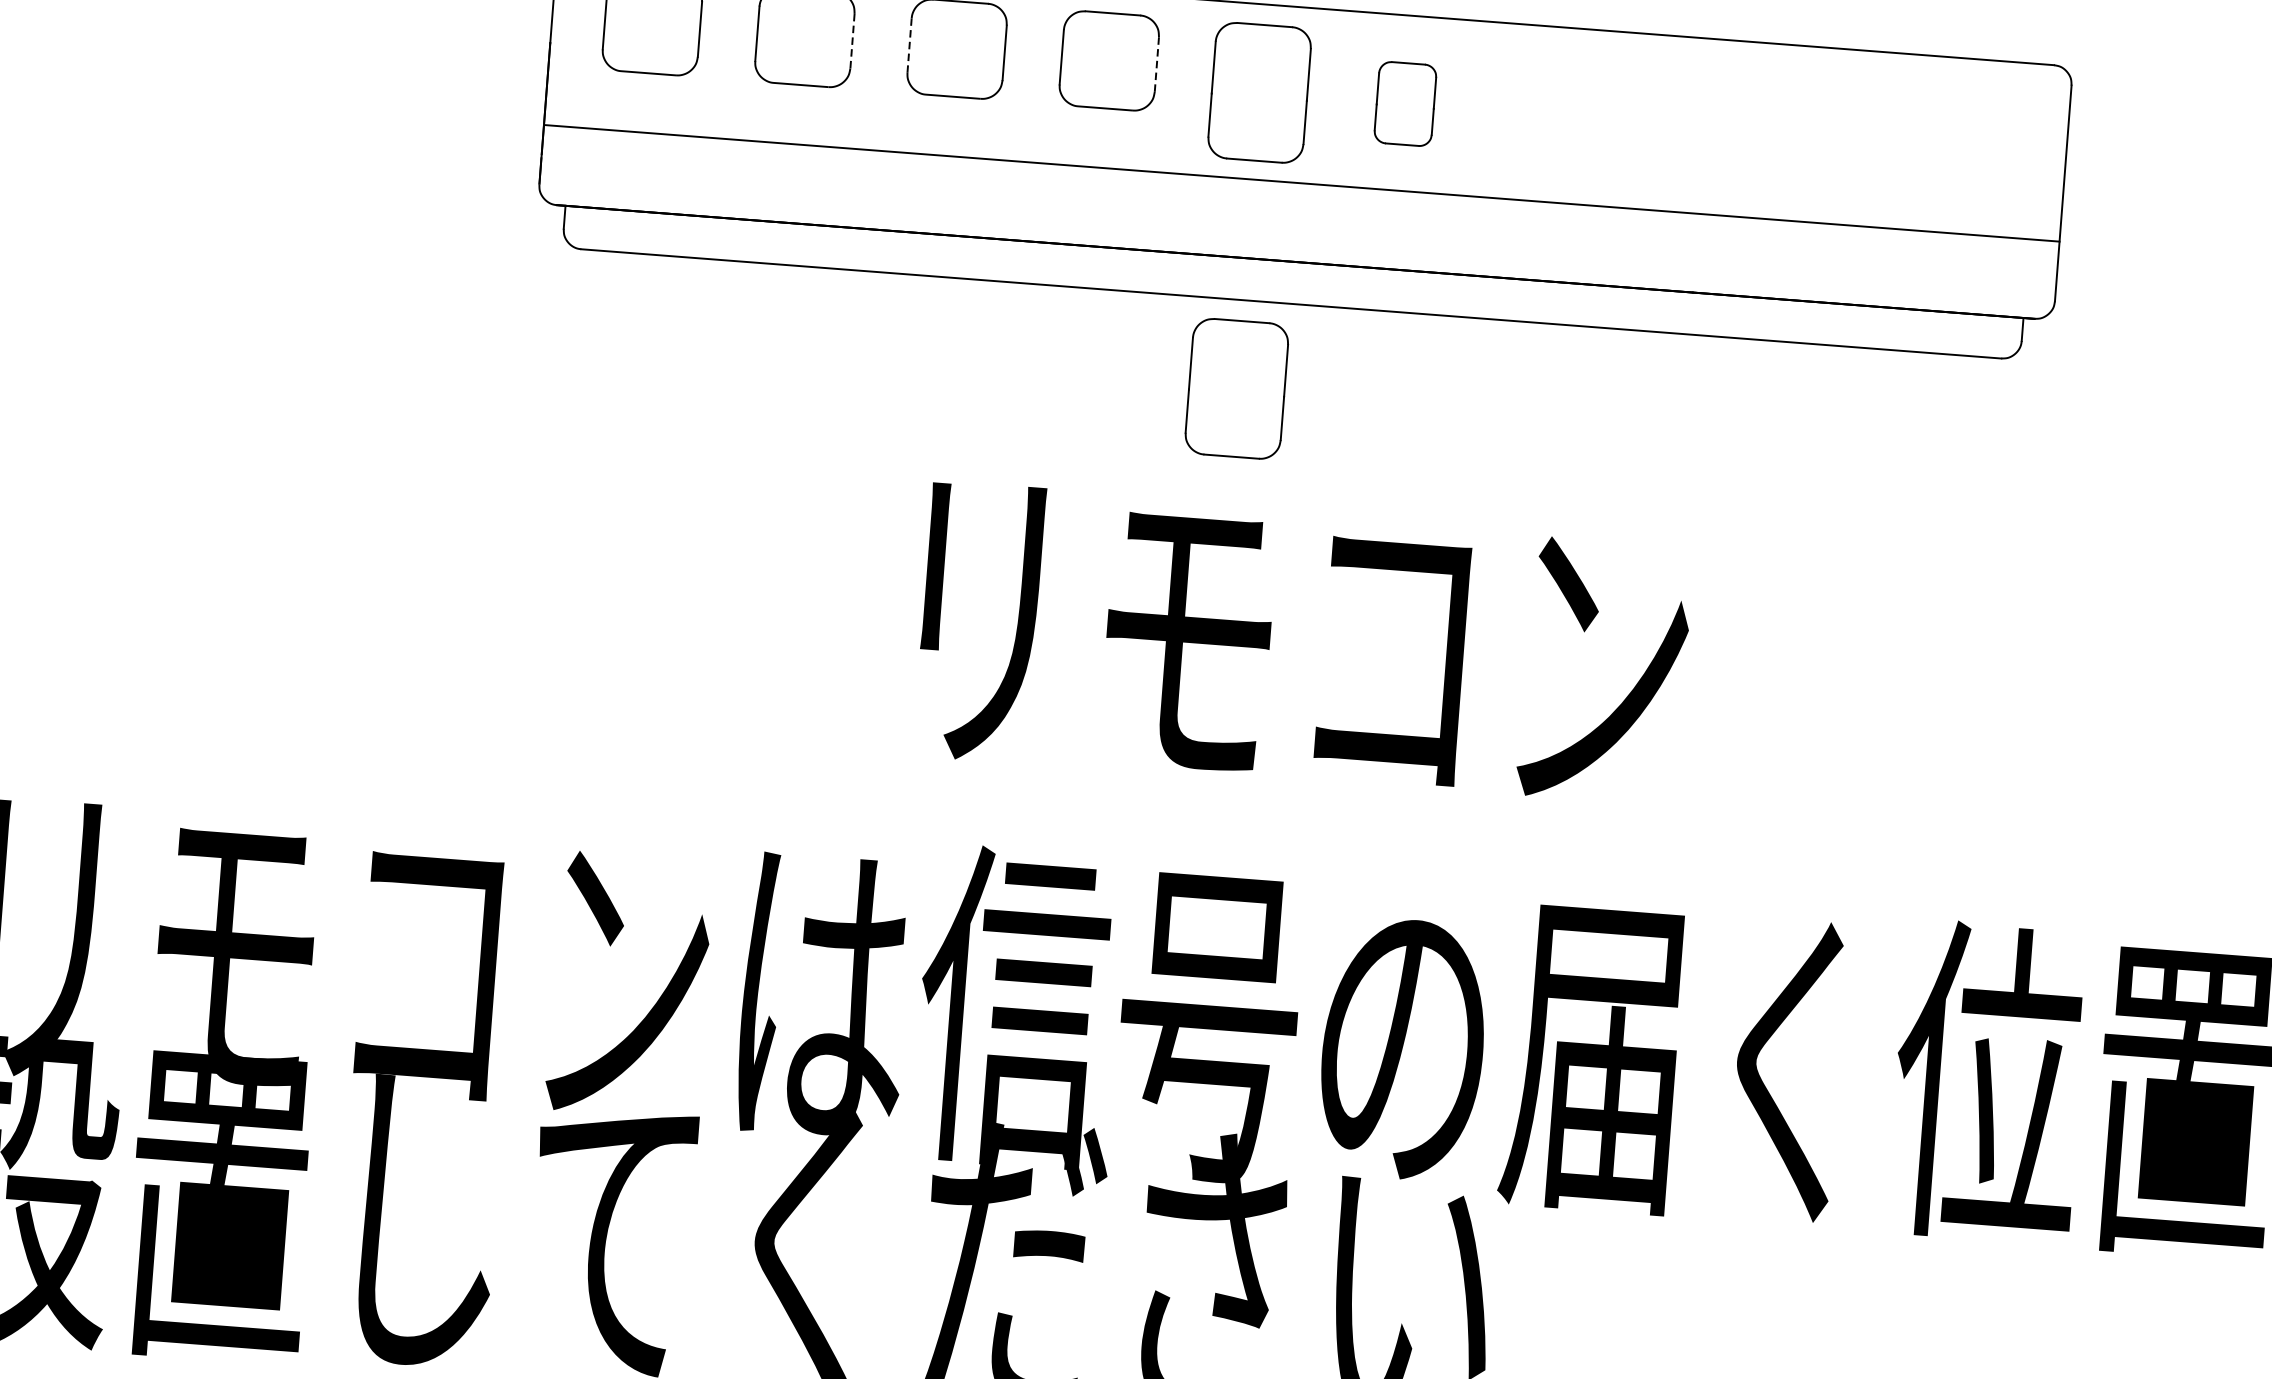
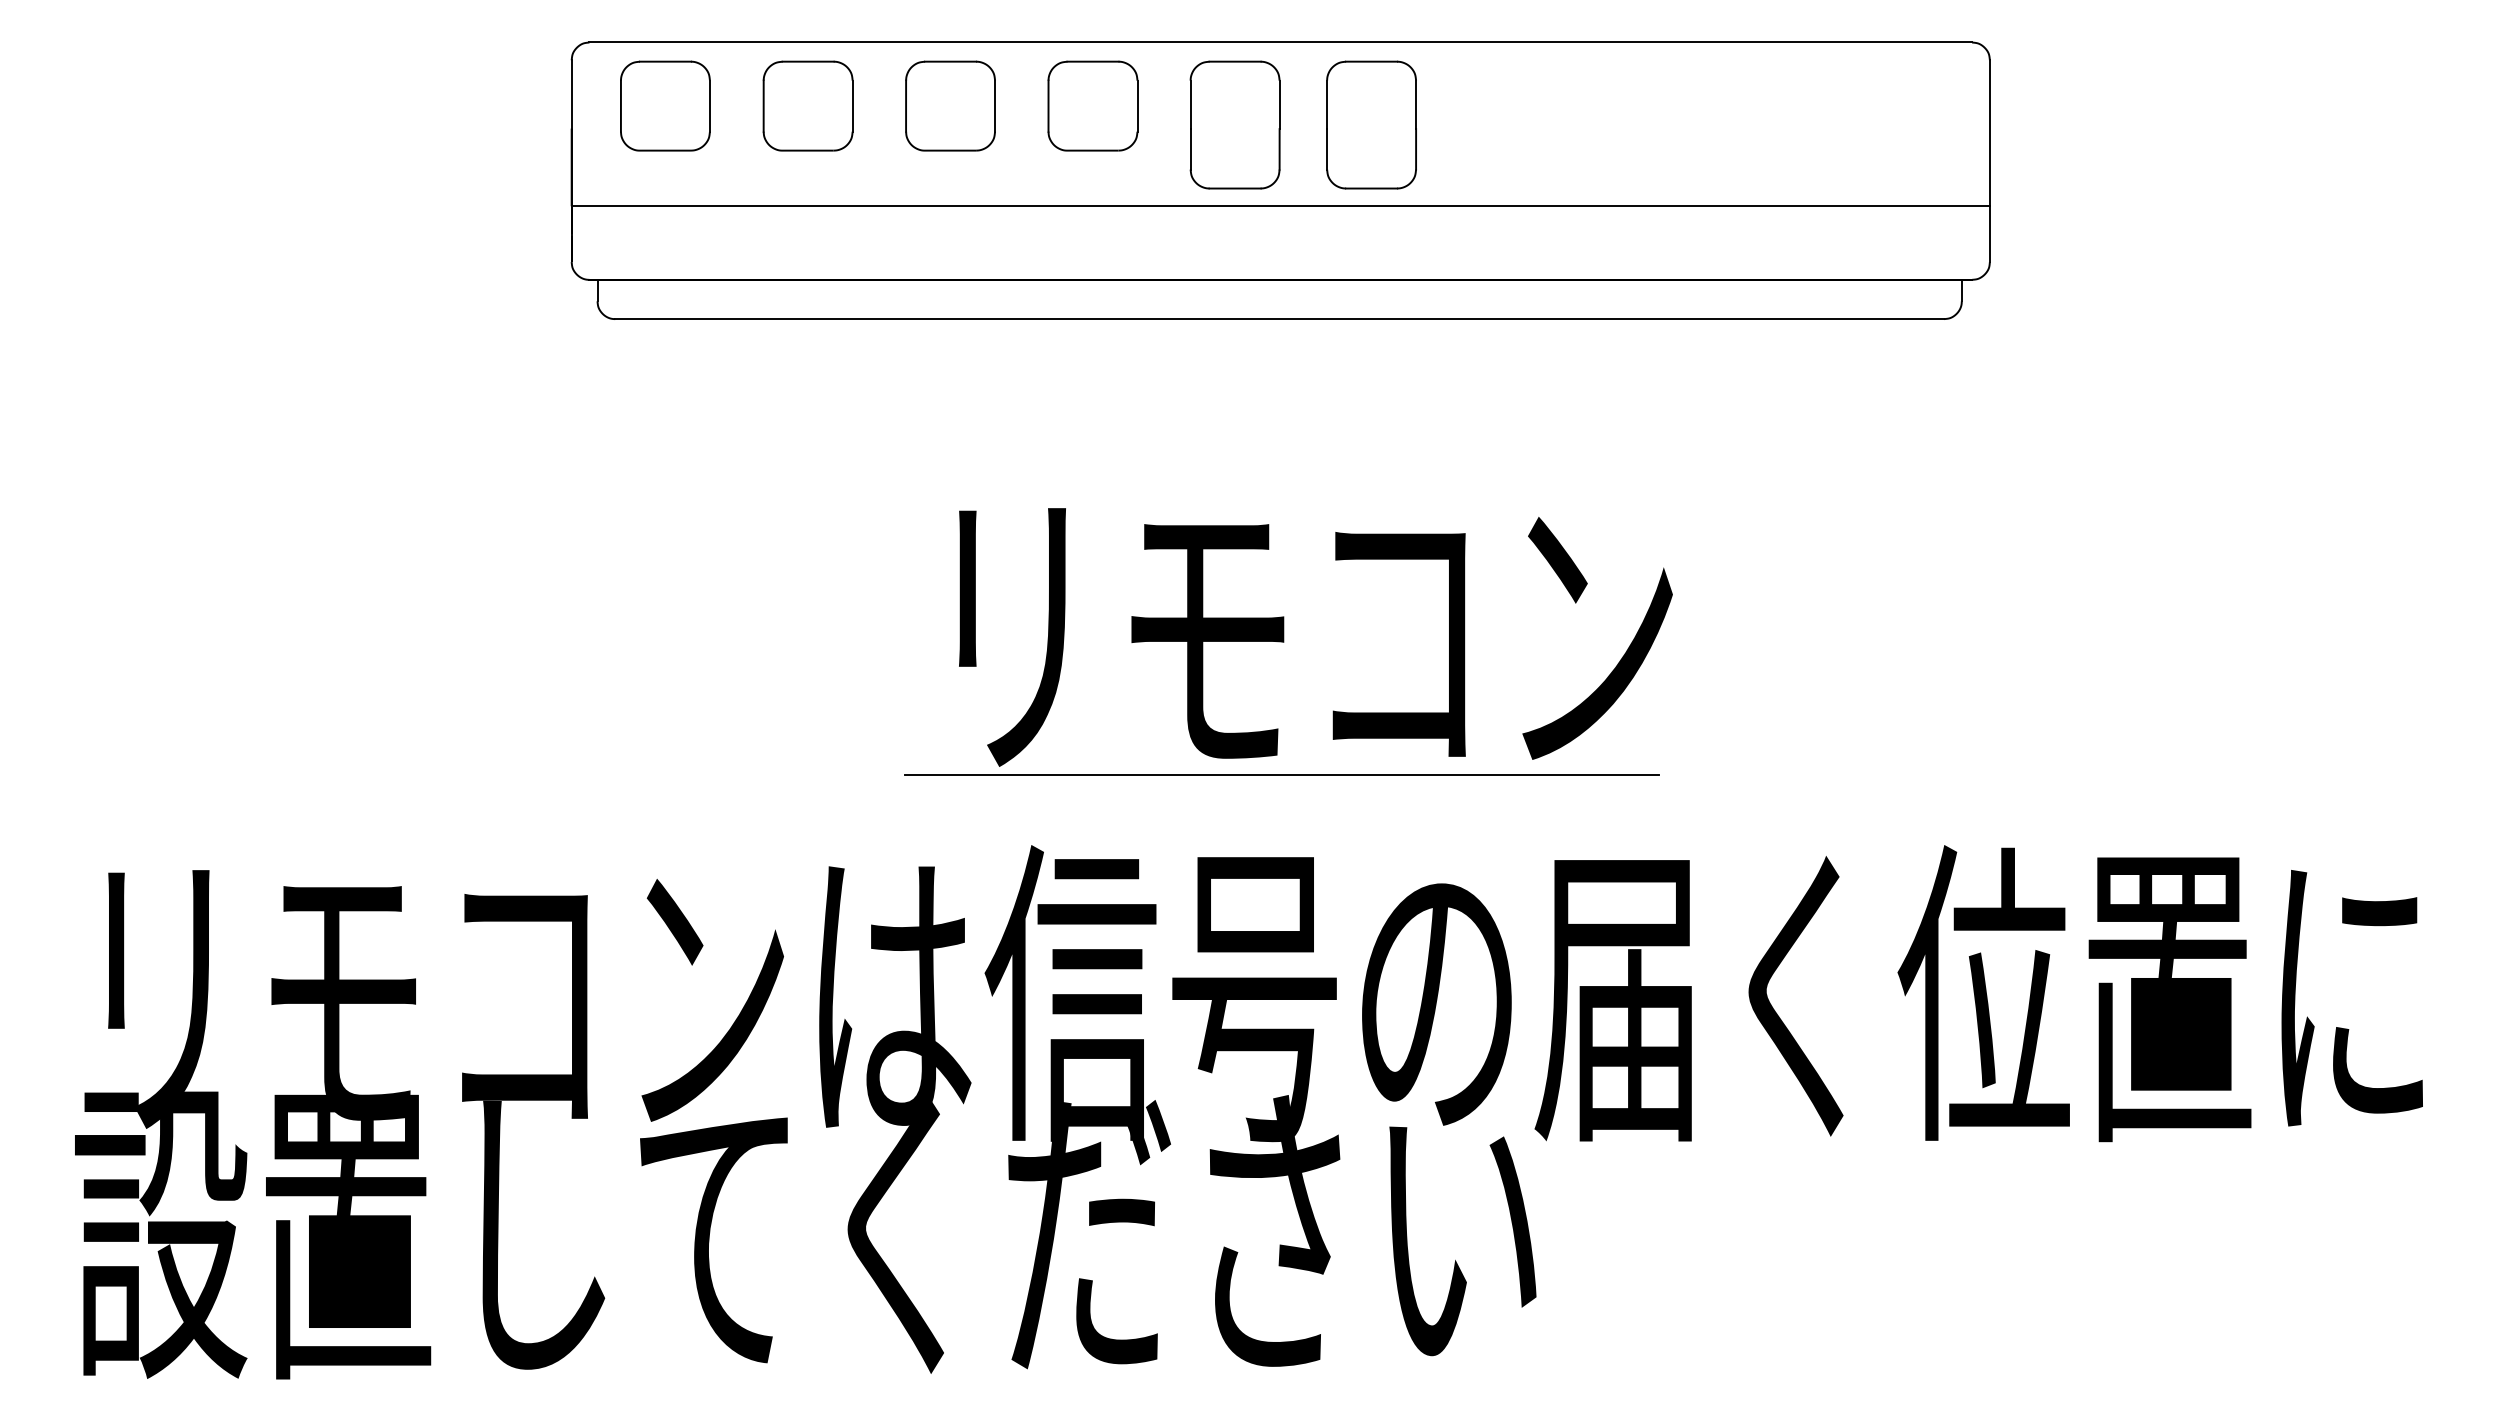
line: (852, 41) -> (852, 106), dashed -> solid
line: (909, 45) -> (906, 106), dashed -> solid
line: (1156, 64) -> (1137, 106), dashed -> solid
part: (1405, 103) -> (1371, 124), size x1.67
part: (1236, 388) -> (1234, 401), removed
line: (1255, 790) -> (1281, 774), added

